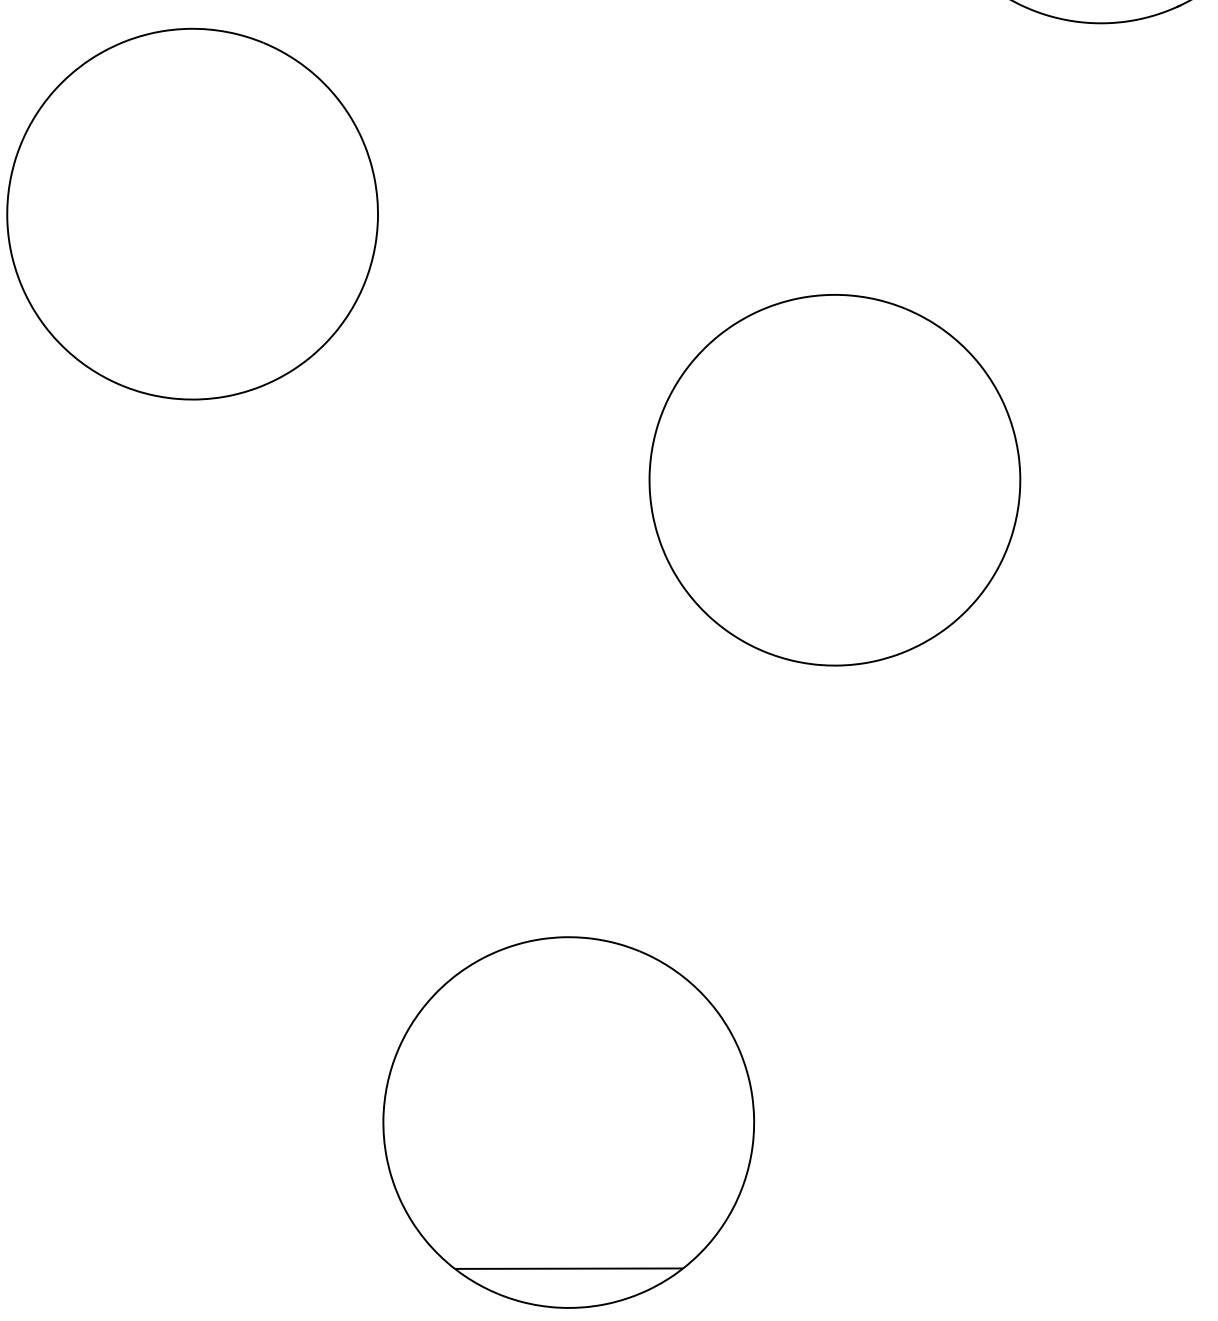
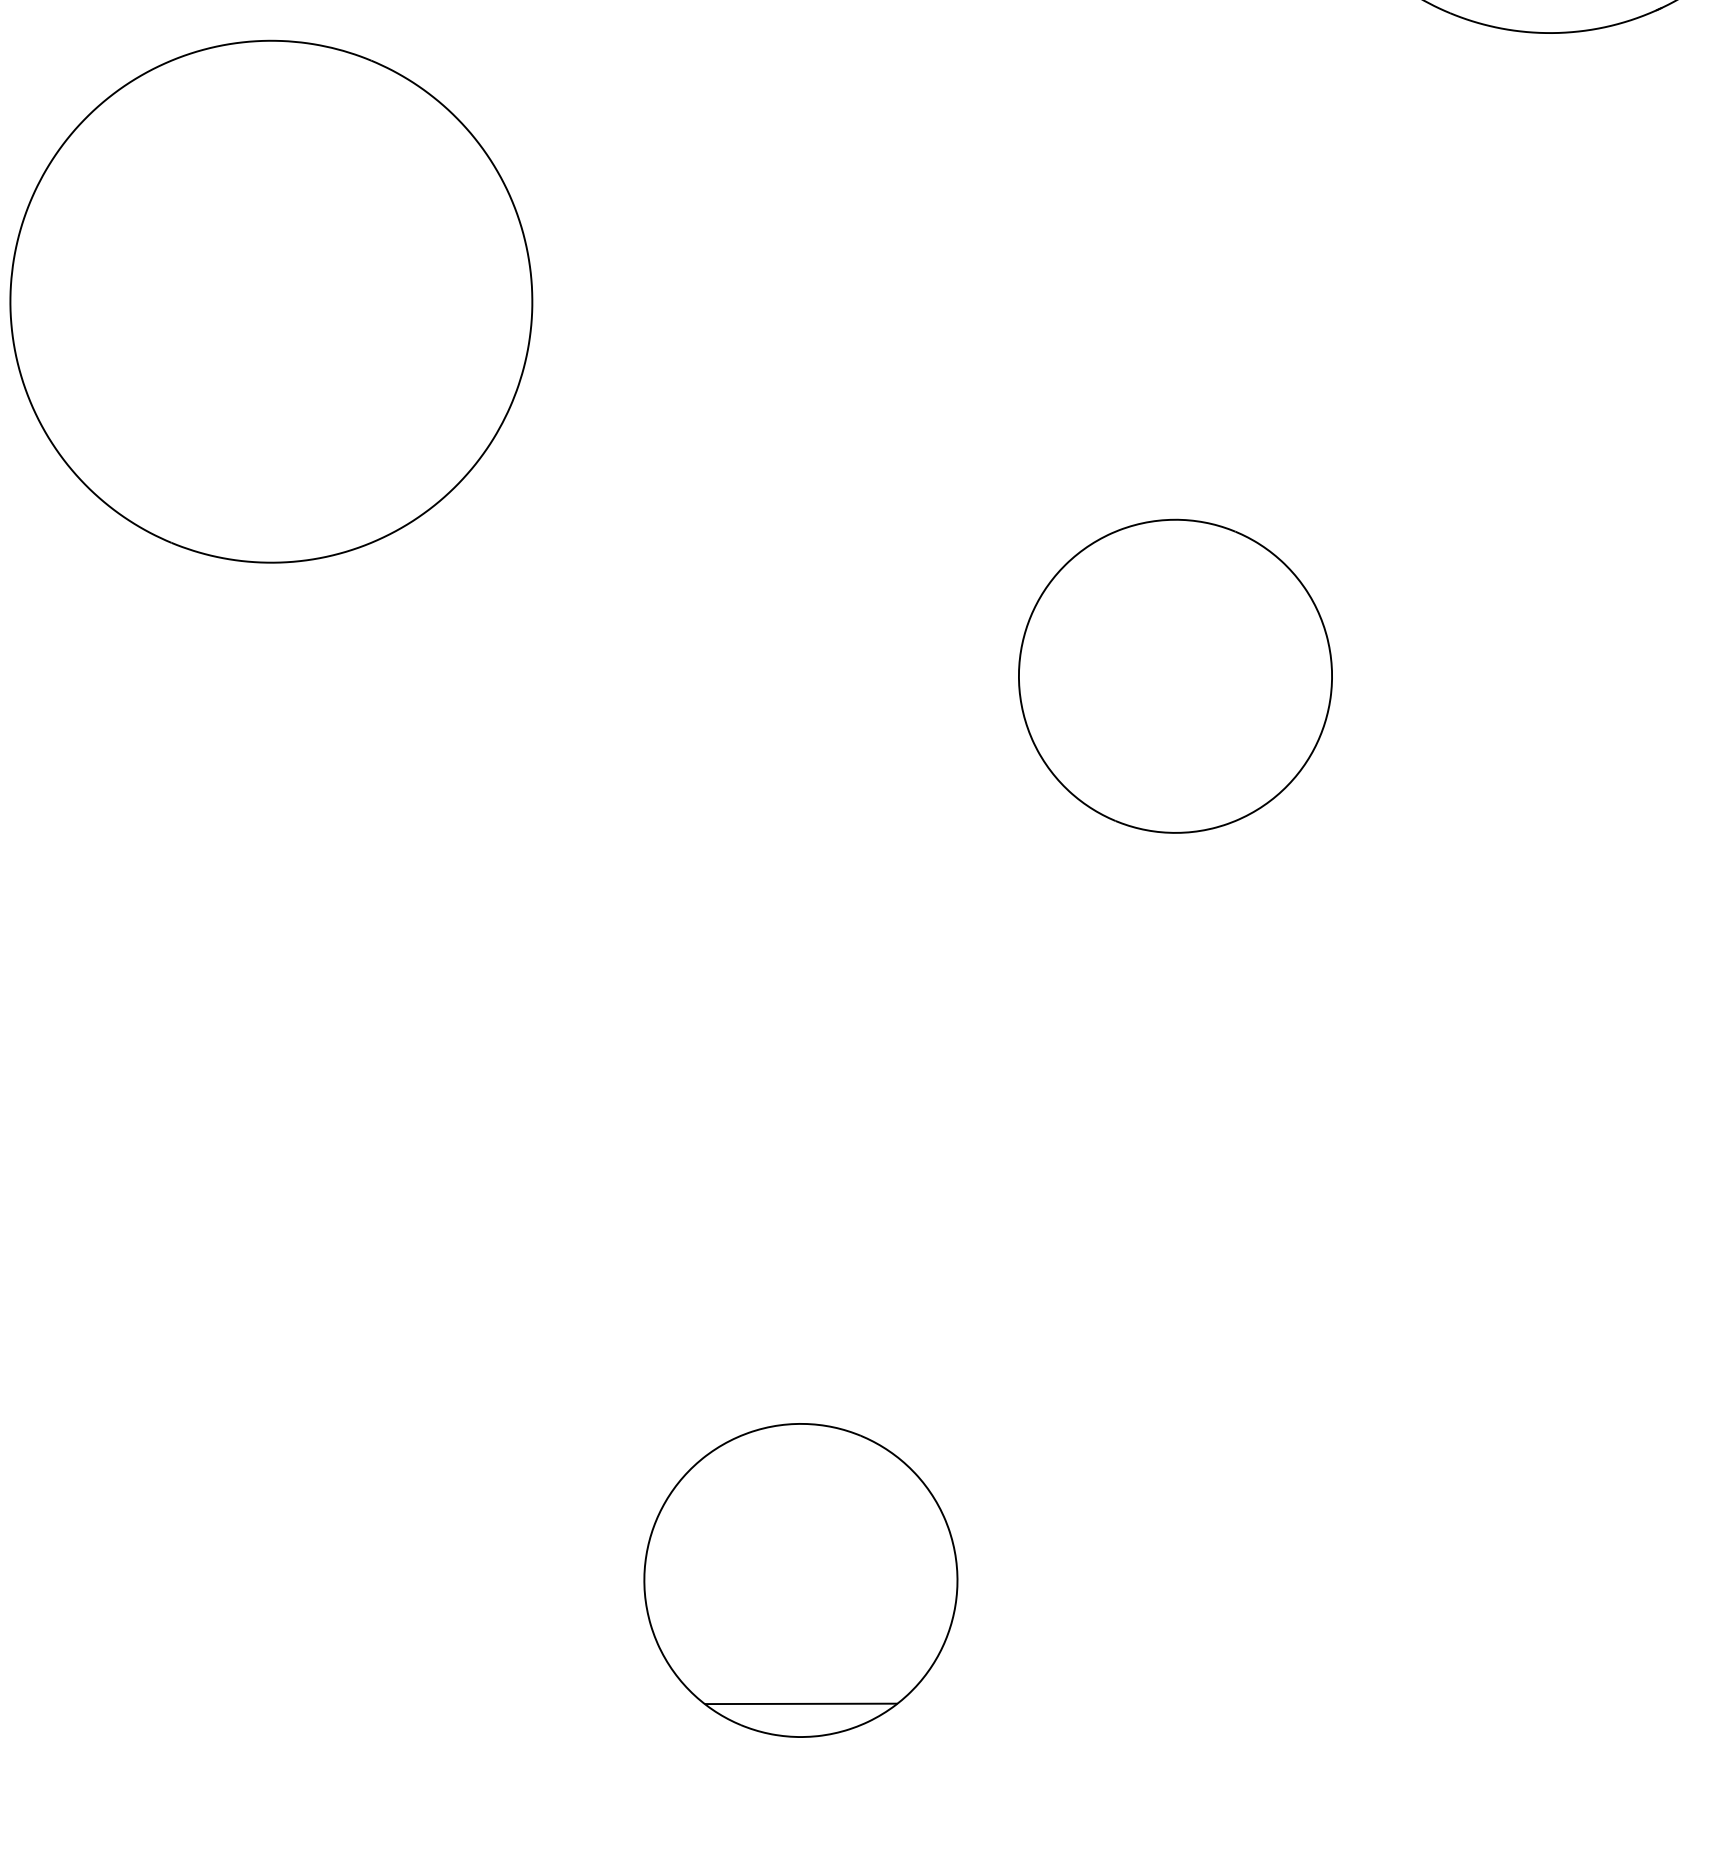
part: (834, 480) -> (1175, 676), size x0.6
part: (568, 1122) -> (800, 1580), size x0.6

